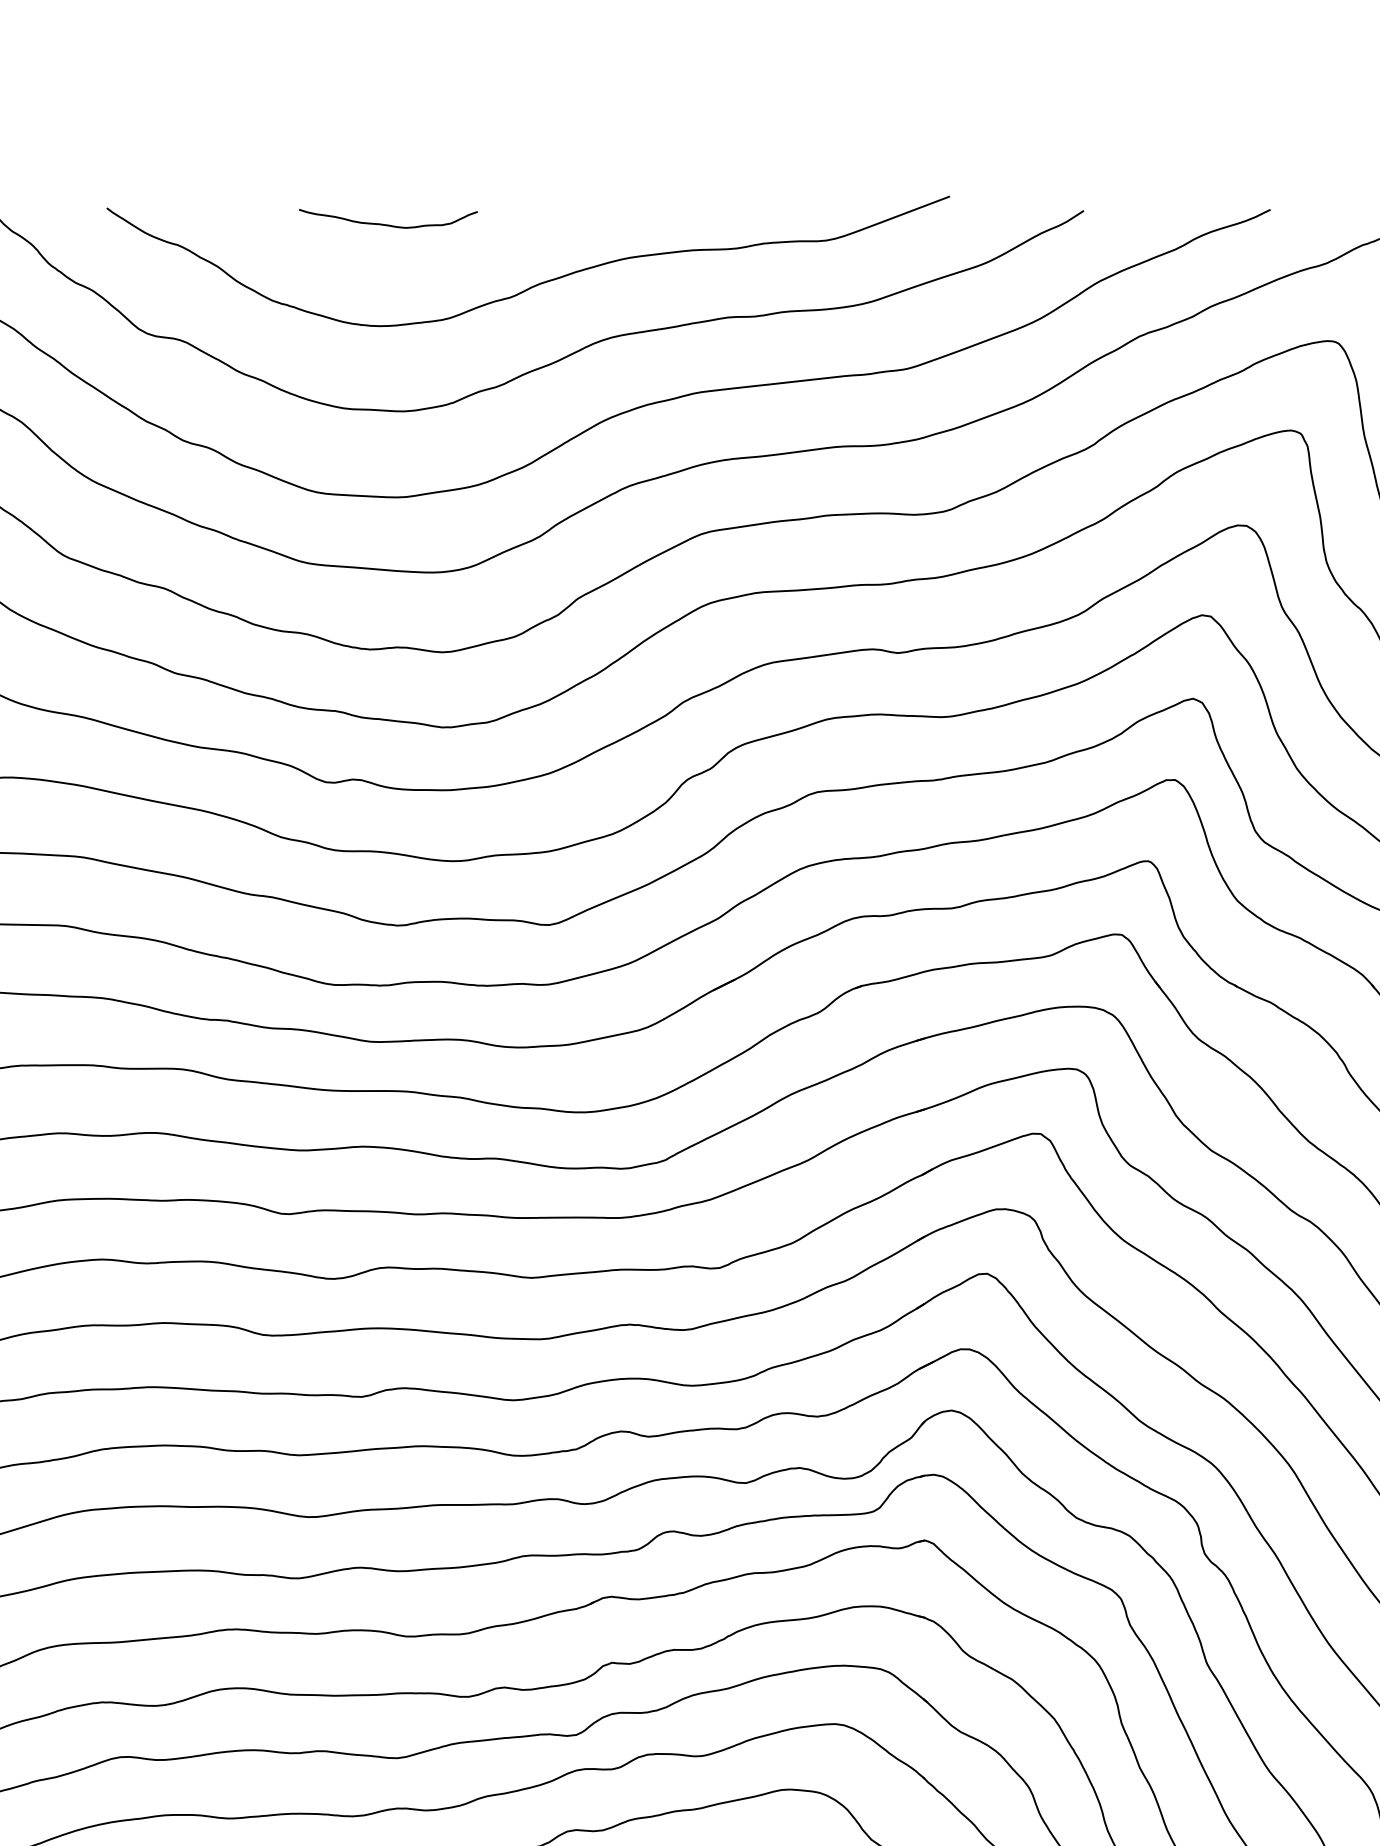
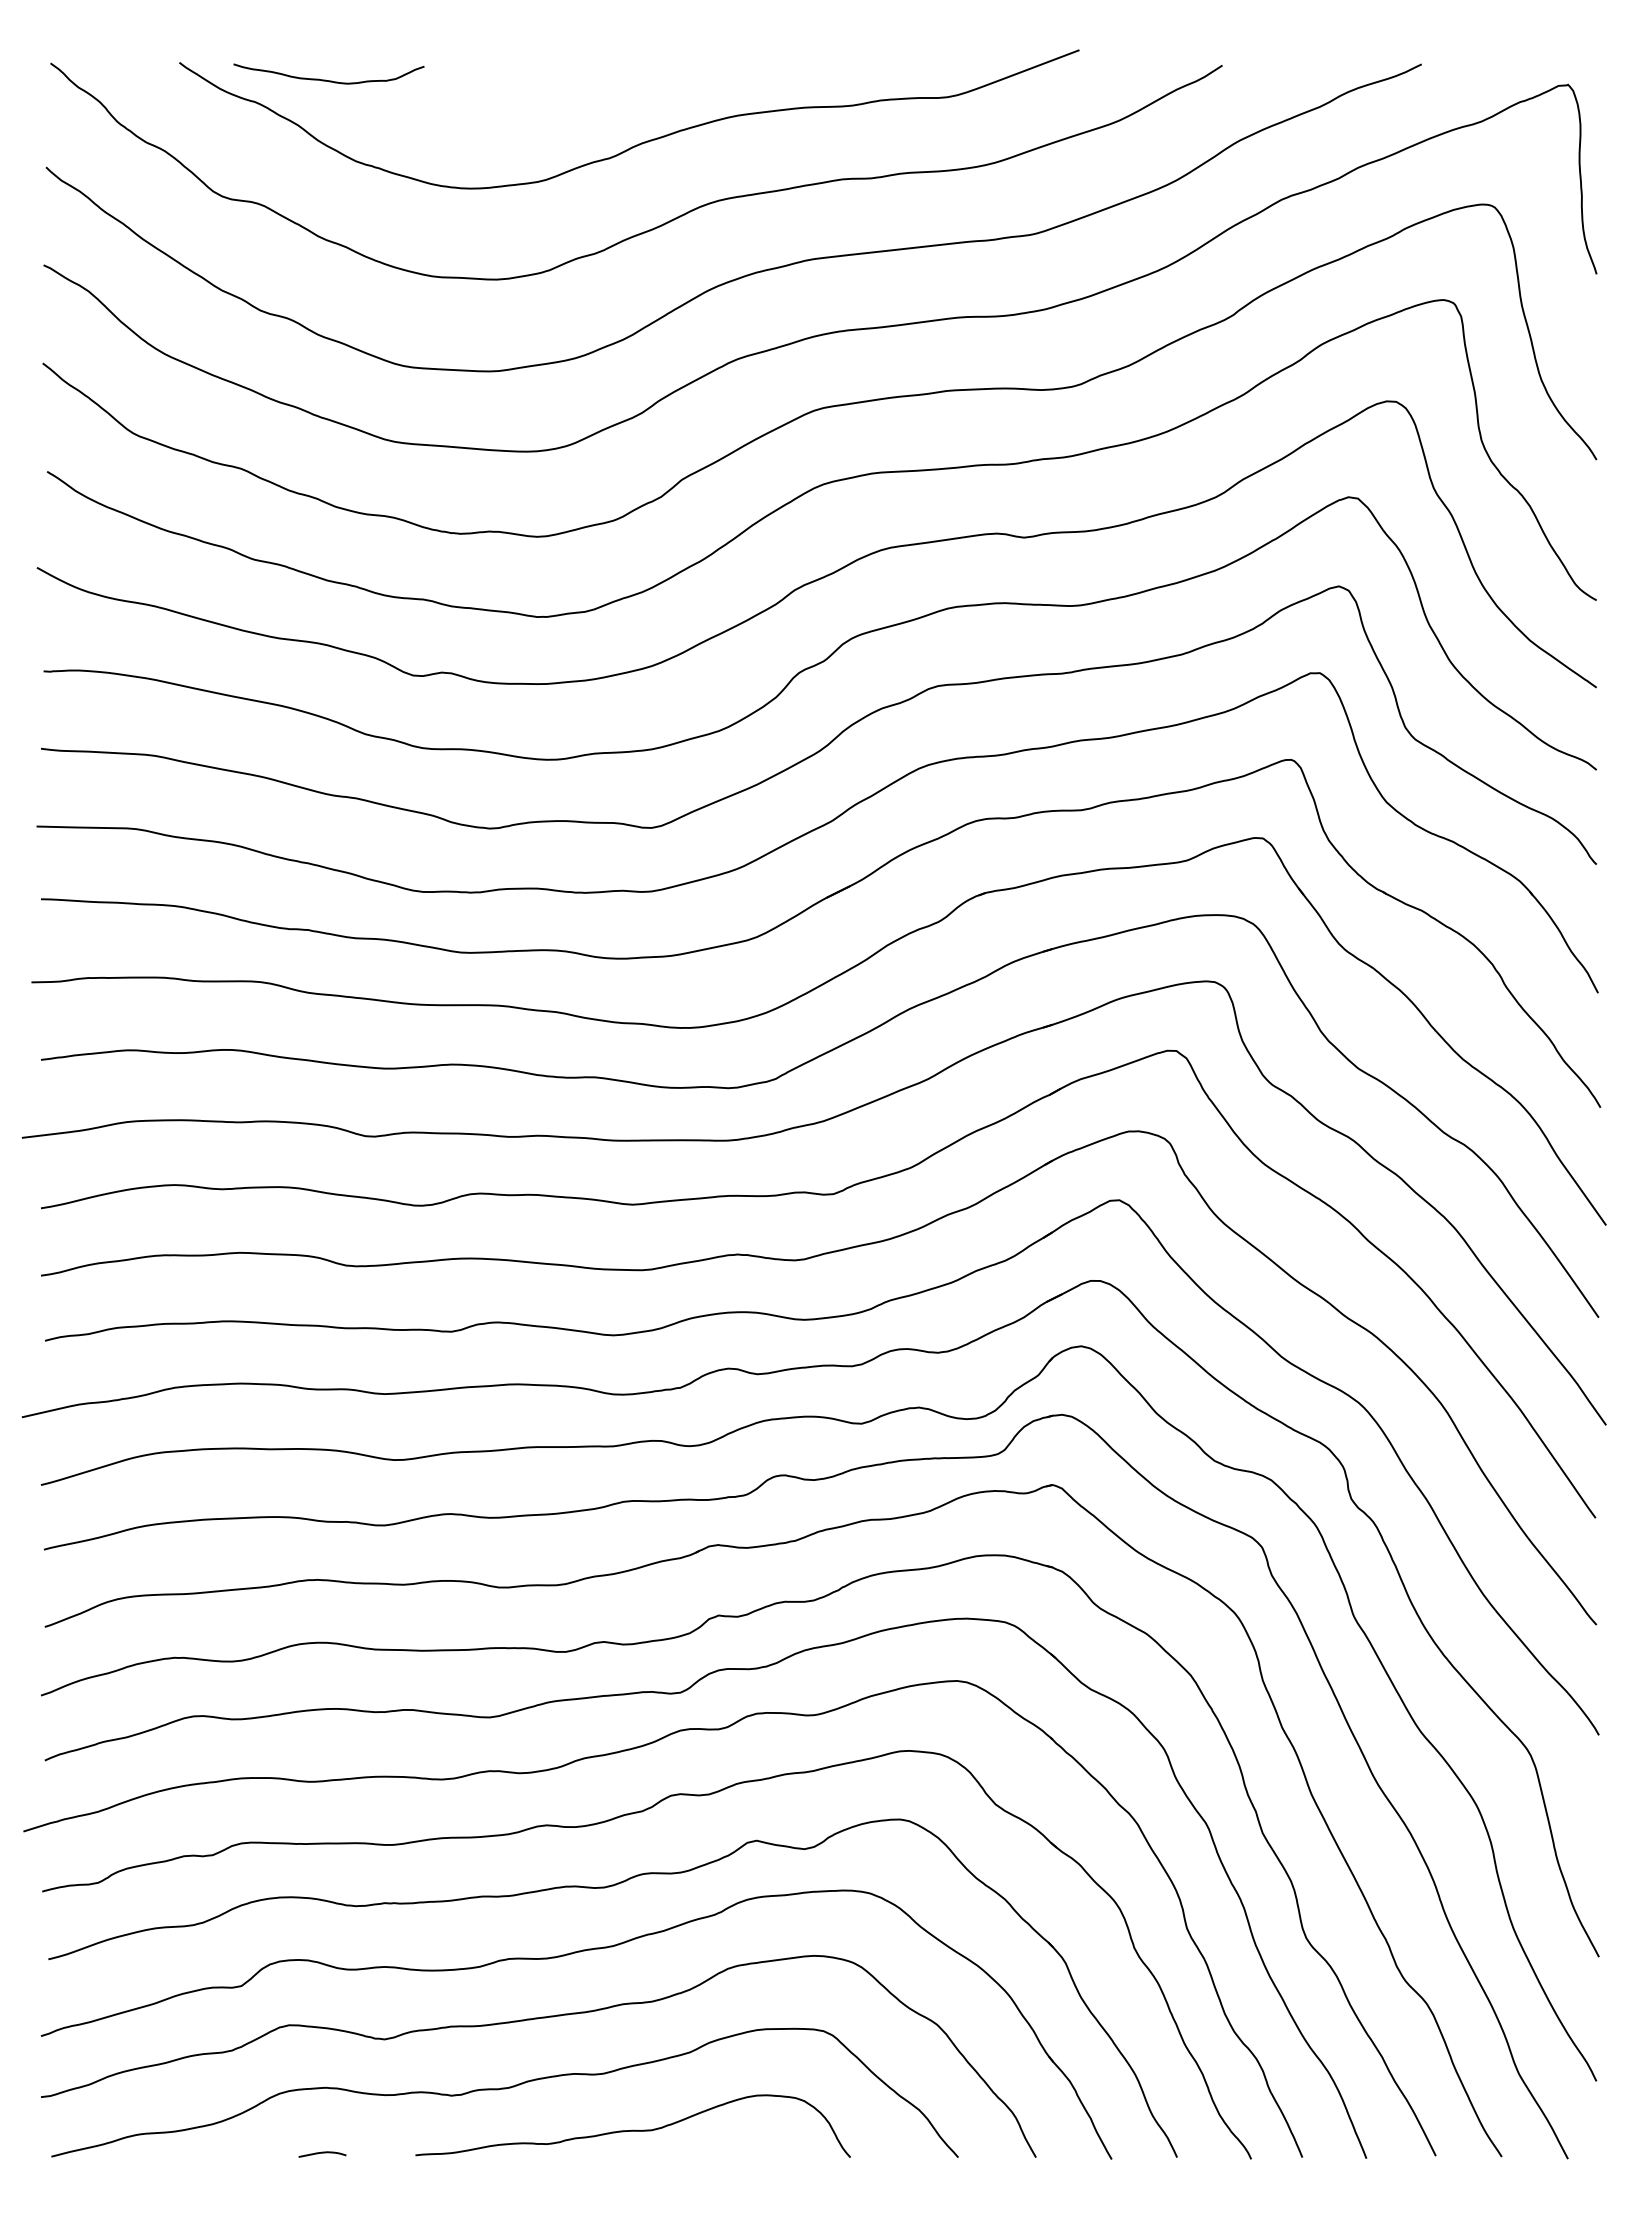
curve: (385, 223) -> (325, 79), moved

